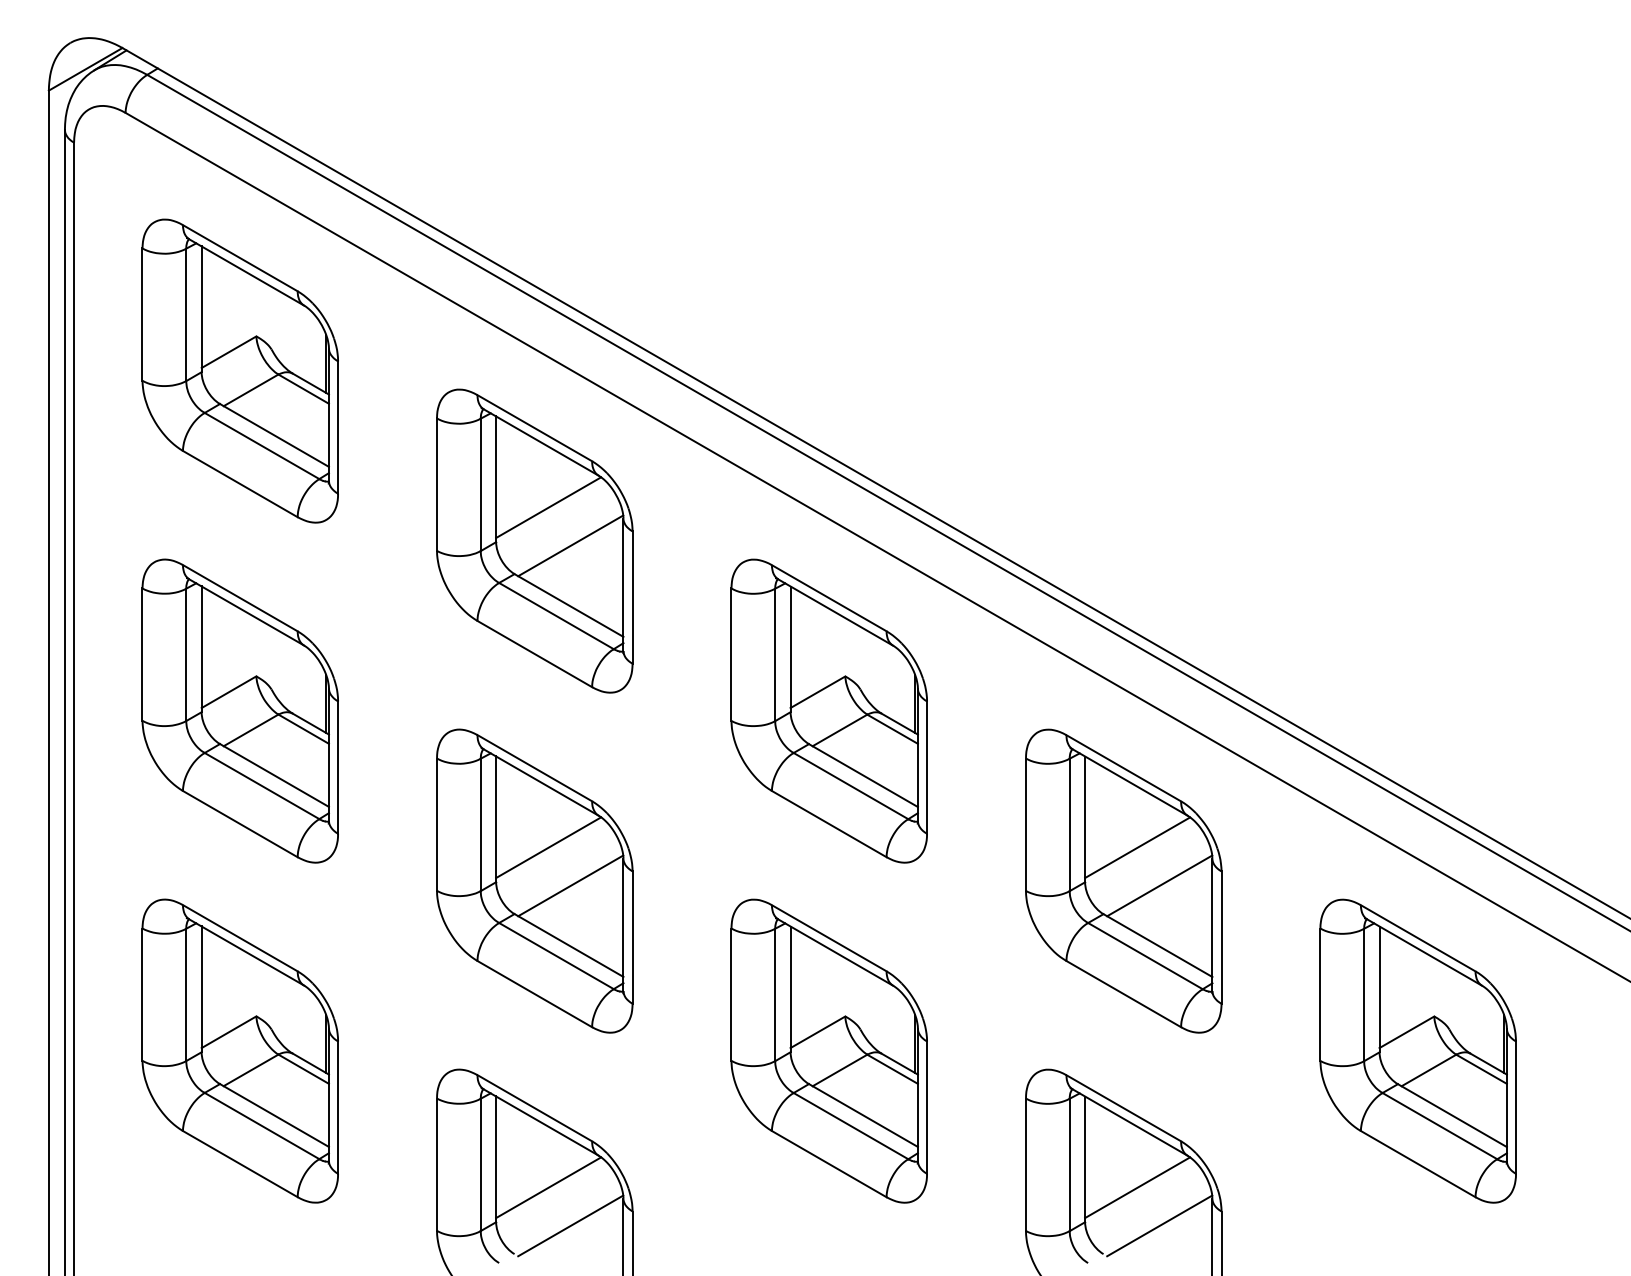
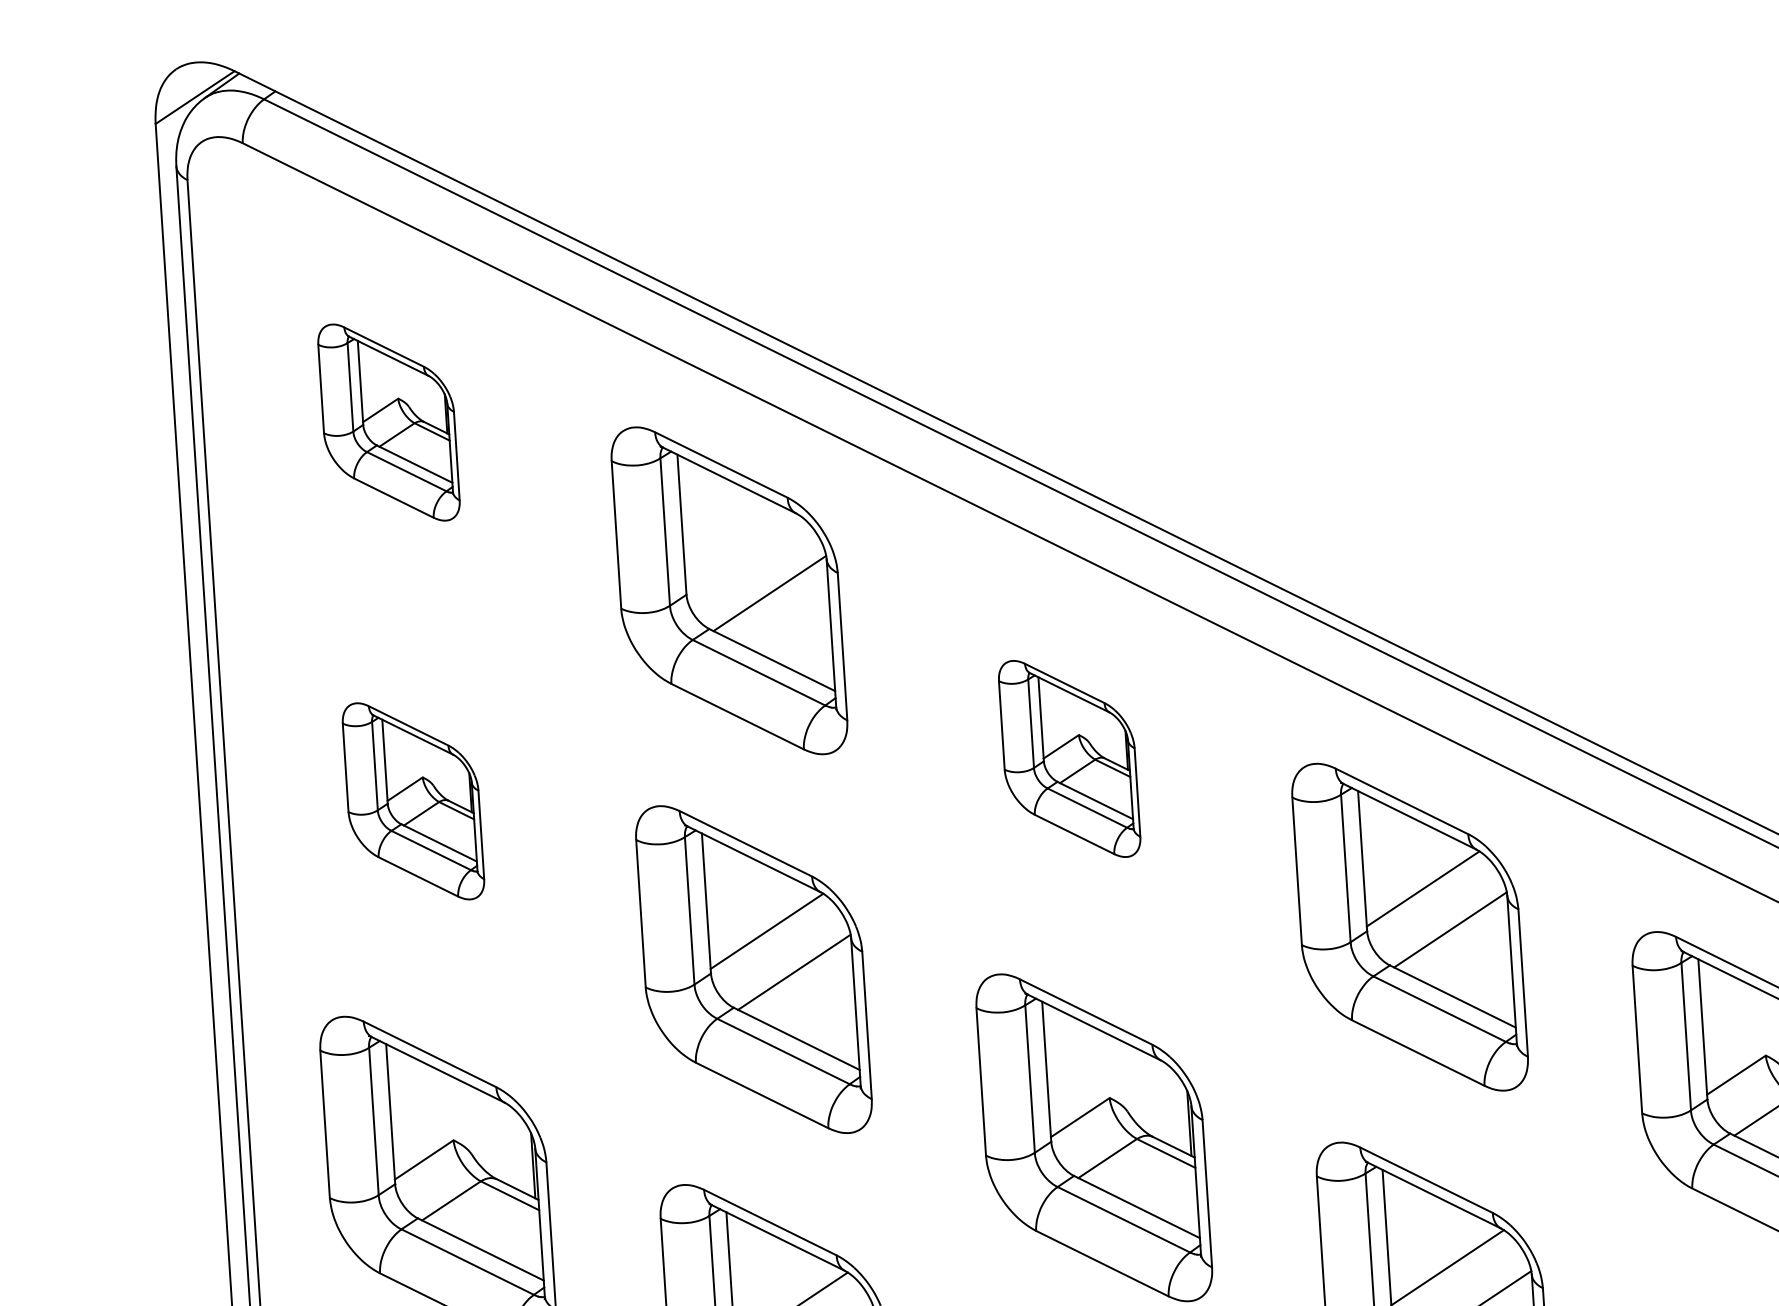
part: (239, 370) -> (388, 422), size x0.6
line: (548, 507) -> (742, 552), removed
part: (239, 710) -> (412, 800), size x0.6
part: (828, 710) -> (1068, 758), size x0.6

